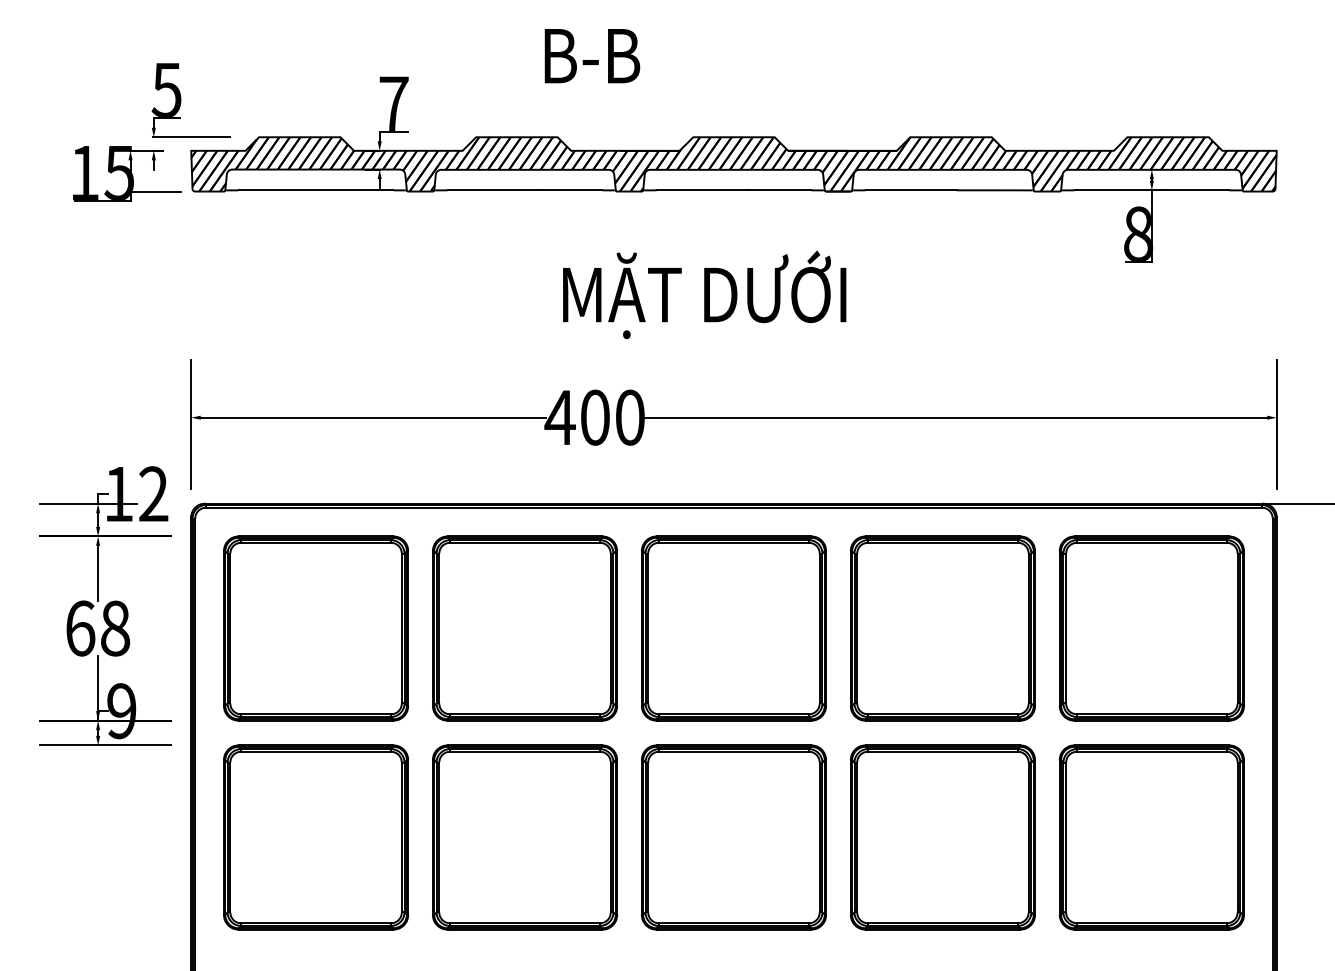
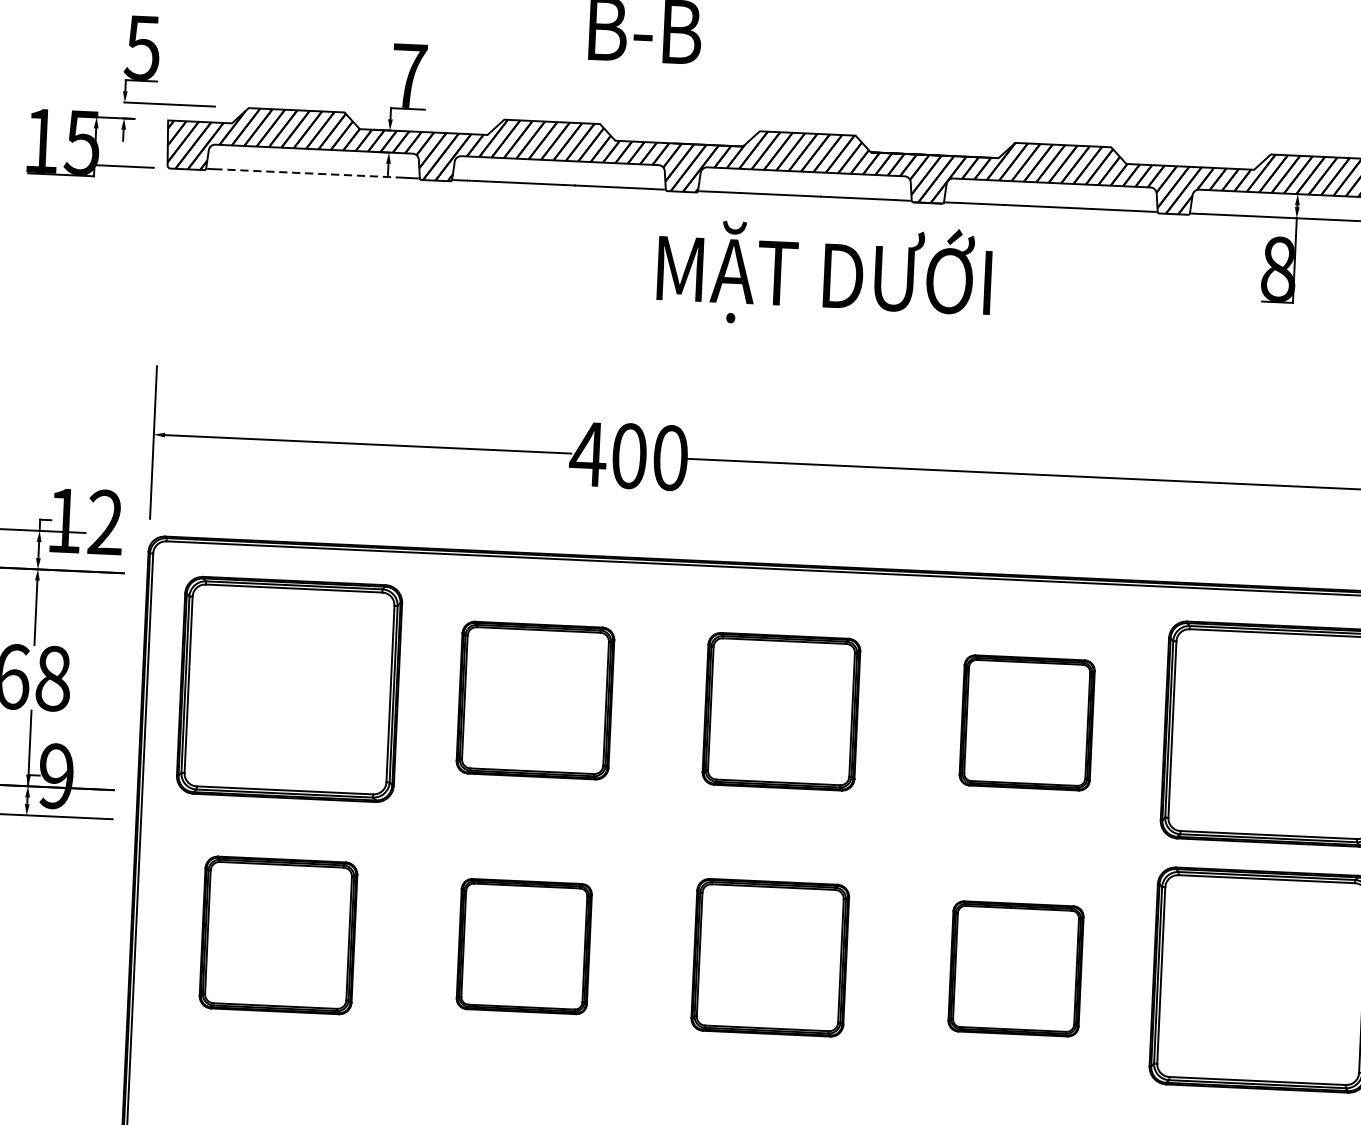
line: (315, 190) -> (312, 173), solid -> dashed
text: (704, 294) -> (824, 274), moved
part: (524, 628) -> (534, 700), size x0.7
part: (733, 628) -> (780, 711), size x0.7
part: (942, 628) -> (1026, 722), size x0.6
part: (316, 837) -> (278, 935), size x0.7
part: (524, 837) -> (523, 946), size x0.6
part: (733, 837) -> (769, 957), size x0.7
part: (942, 837) -> (1015, 968), size x0.6

